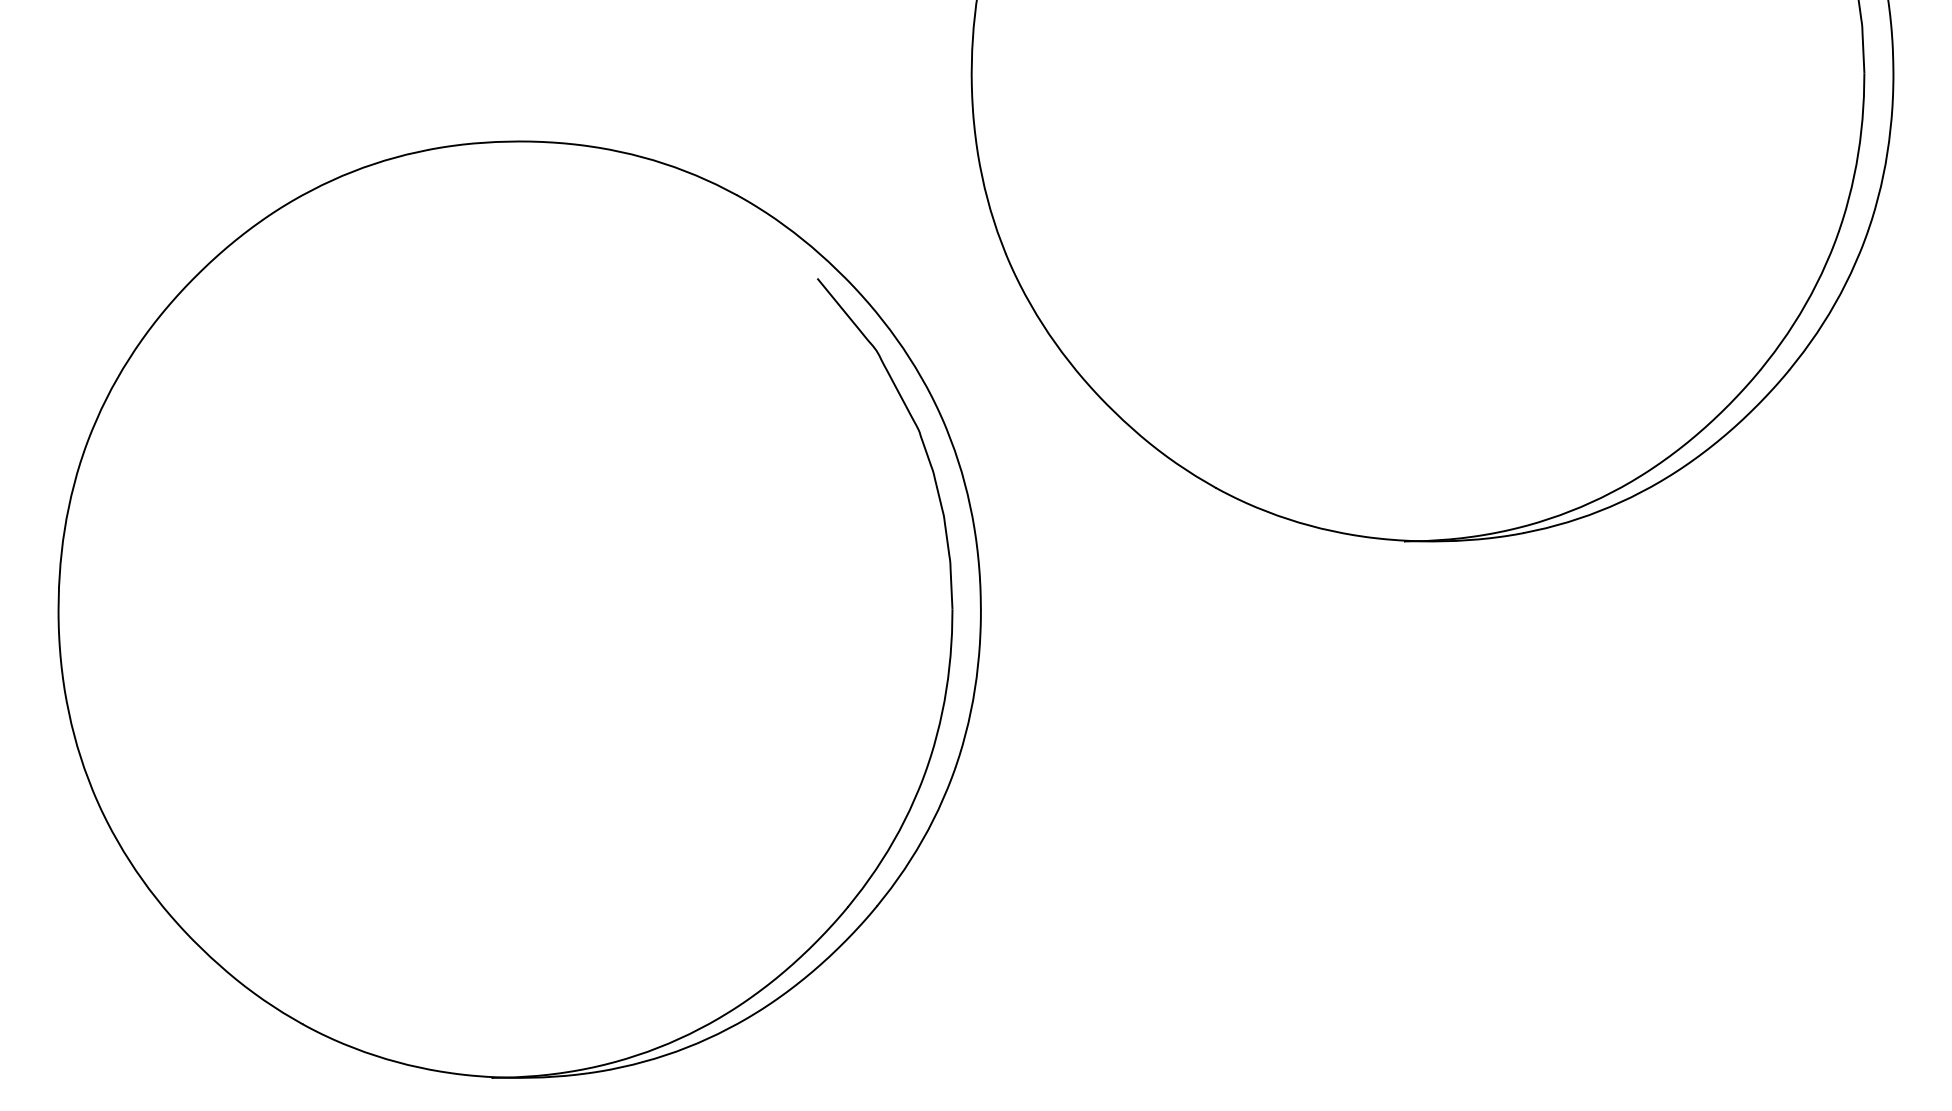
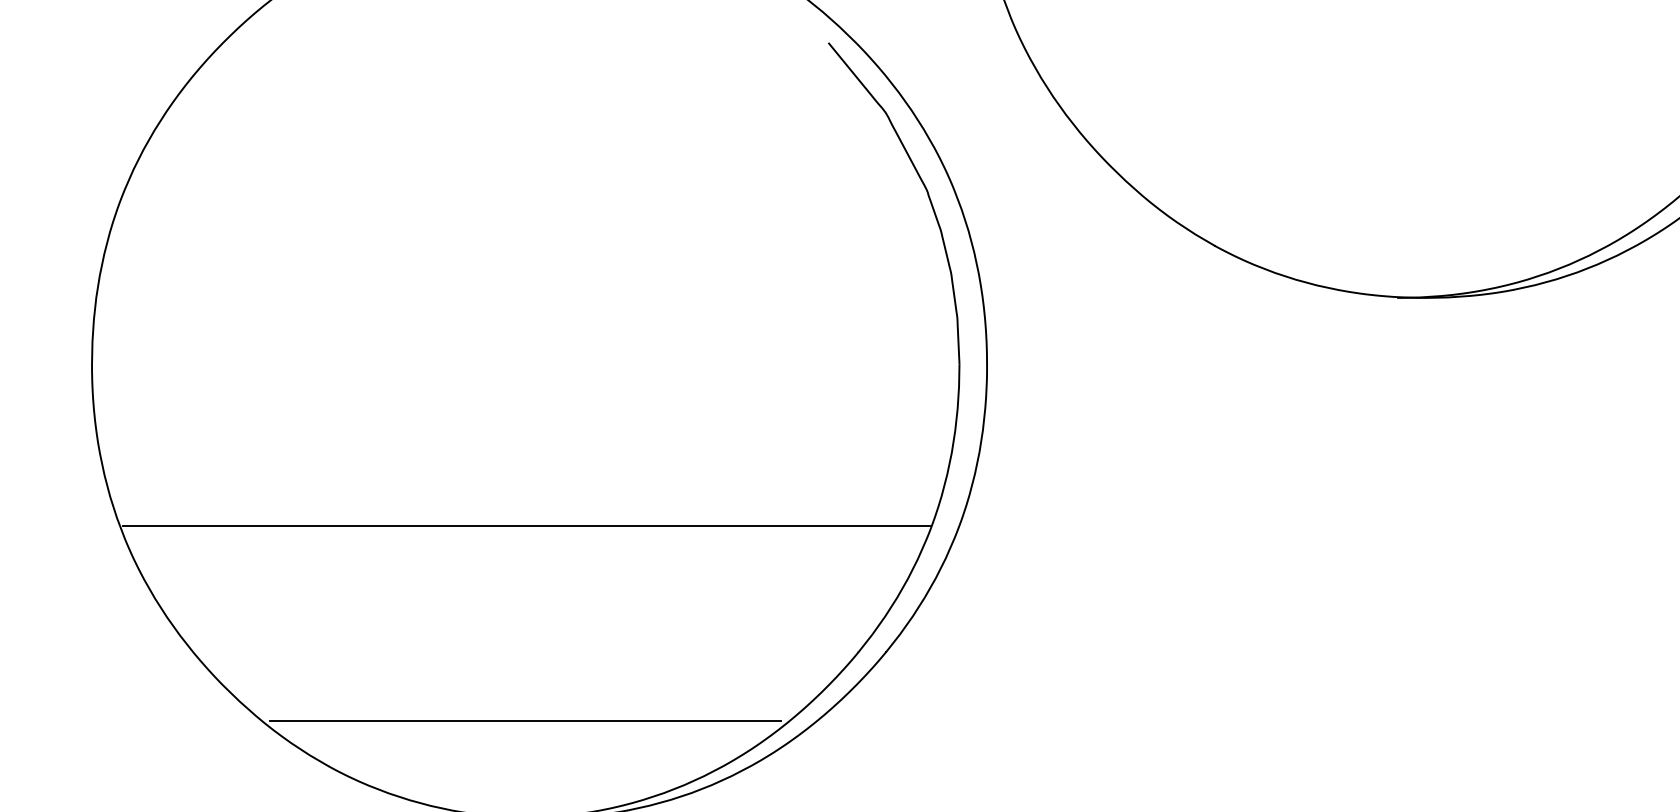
line: (505, 776) -> (525, 526), added
line: (505, 977) -> (525, 721), added

